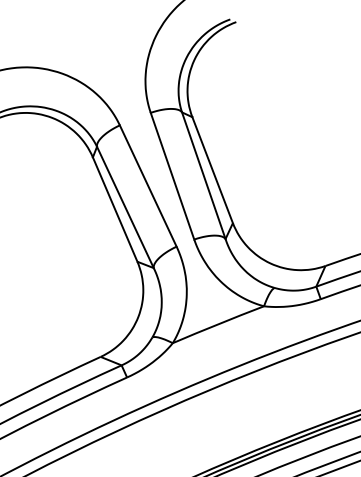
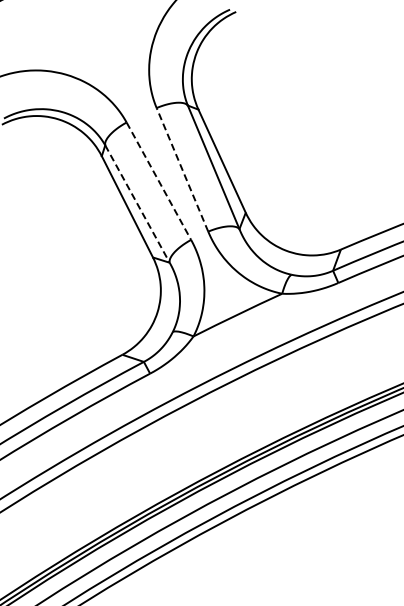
line: (172, 175) -> (182, 169), solid -> dashed
line: (147, 186) -> (158, 181), solid -> dashed
line: (125, 207) -> (137, 204), solid -> dashed

